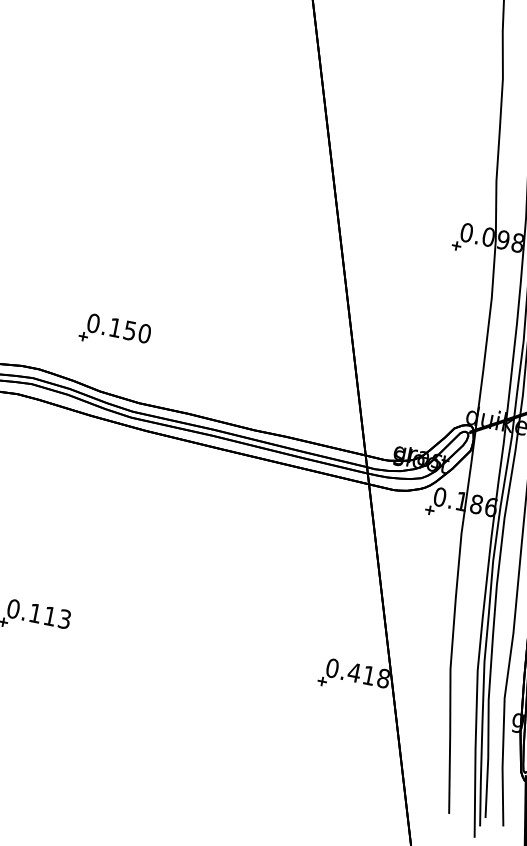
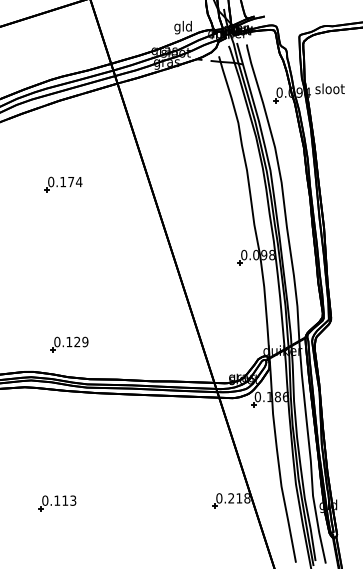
part: (162, 37) -> (63, 184), added
text: (137, 331) -> (81, 341), 0.150 -> 0.129
text: (354, 672) -> (231, 498), 0.418 -> 0.218

